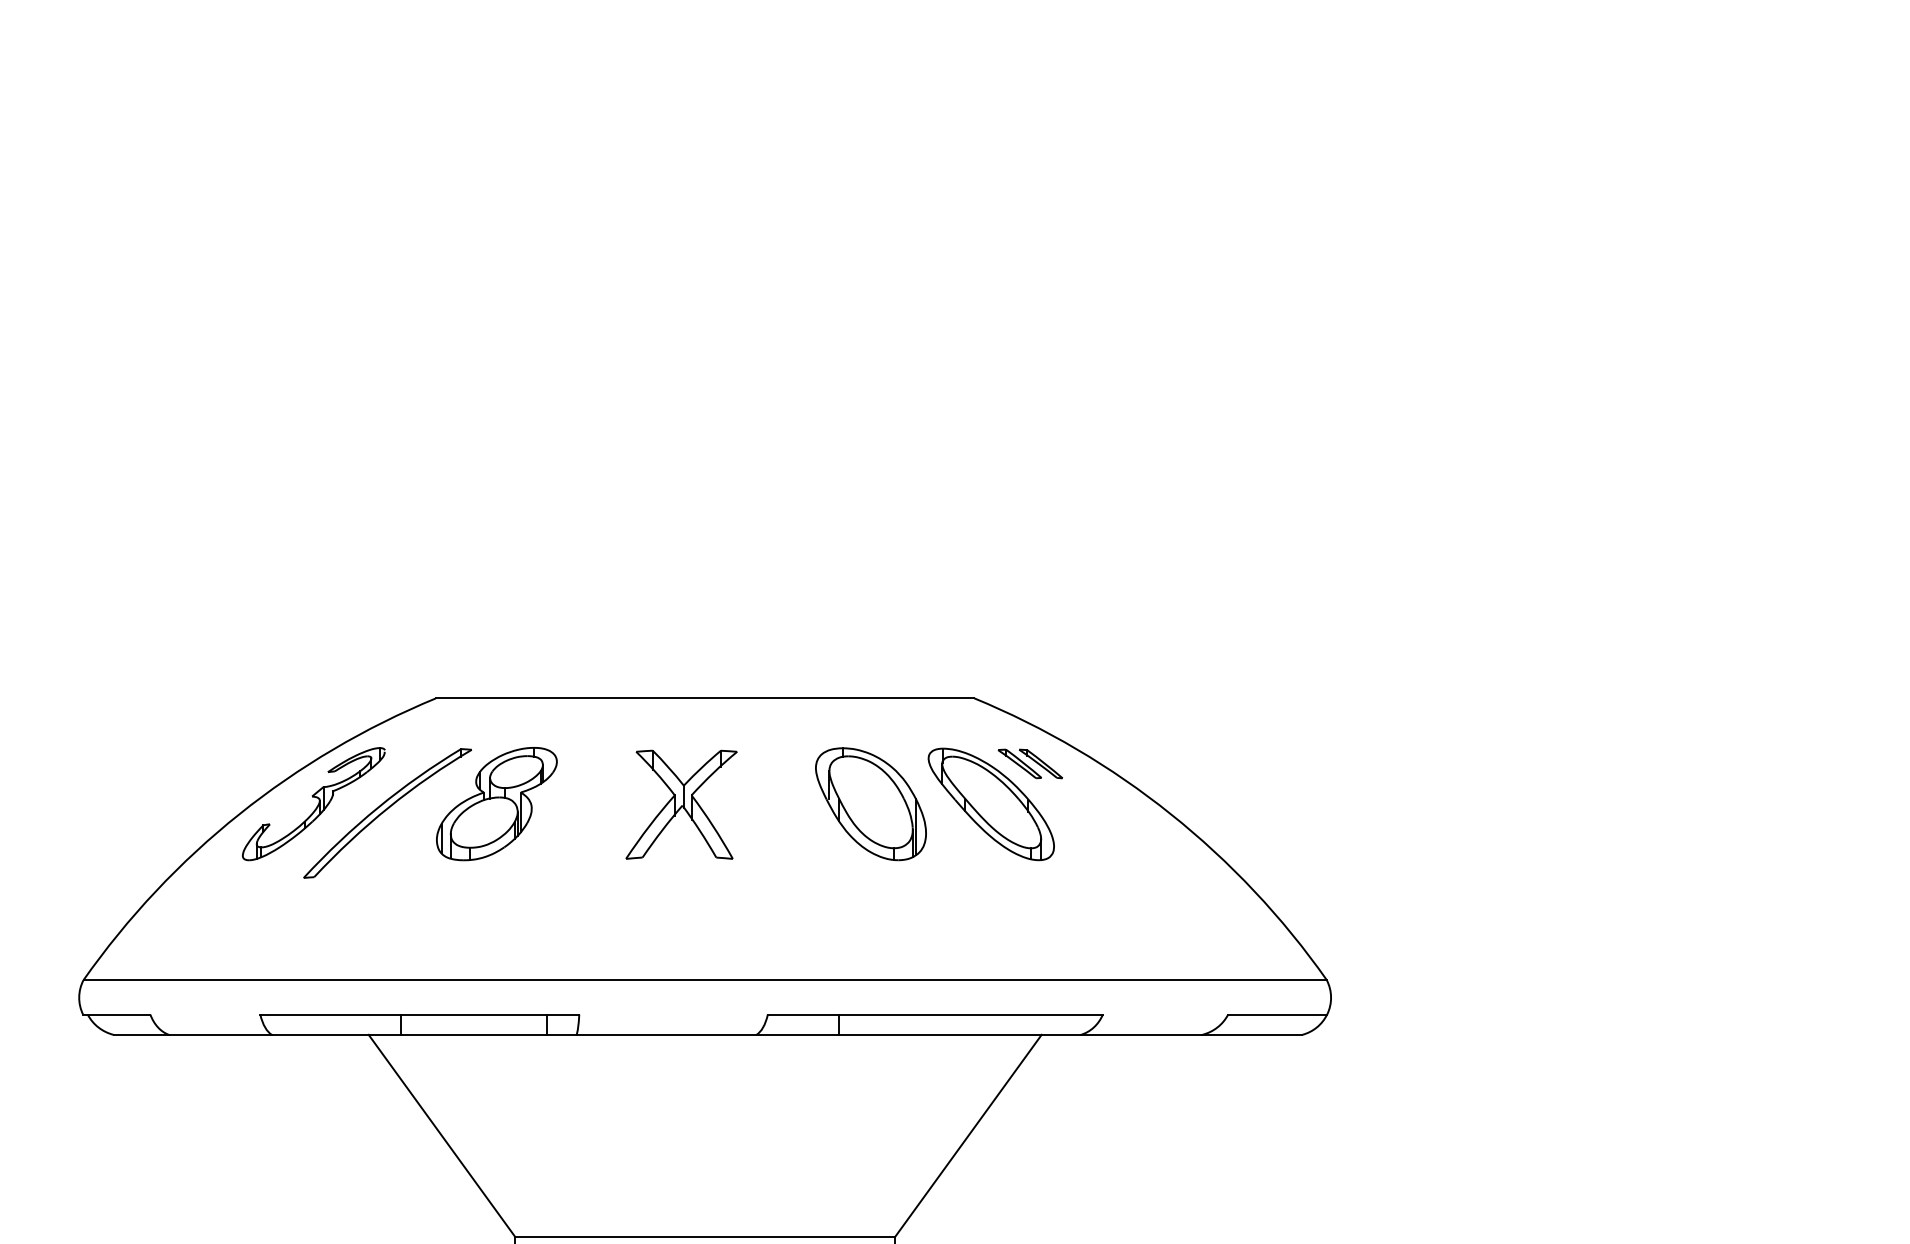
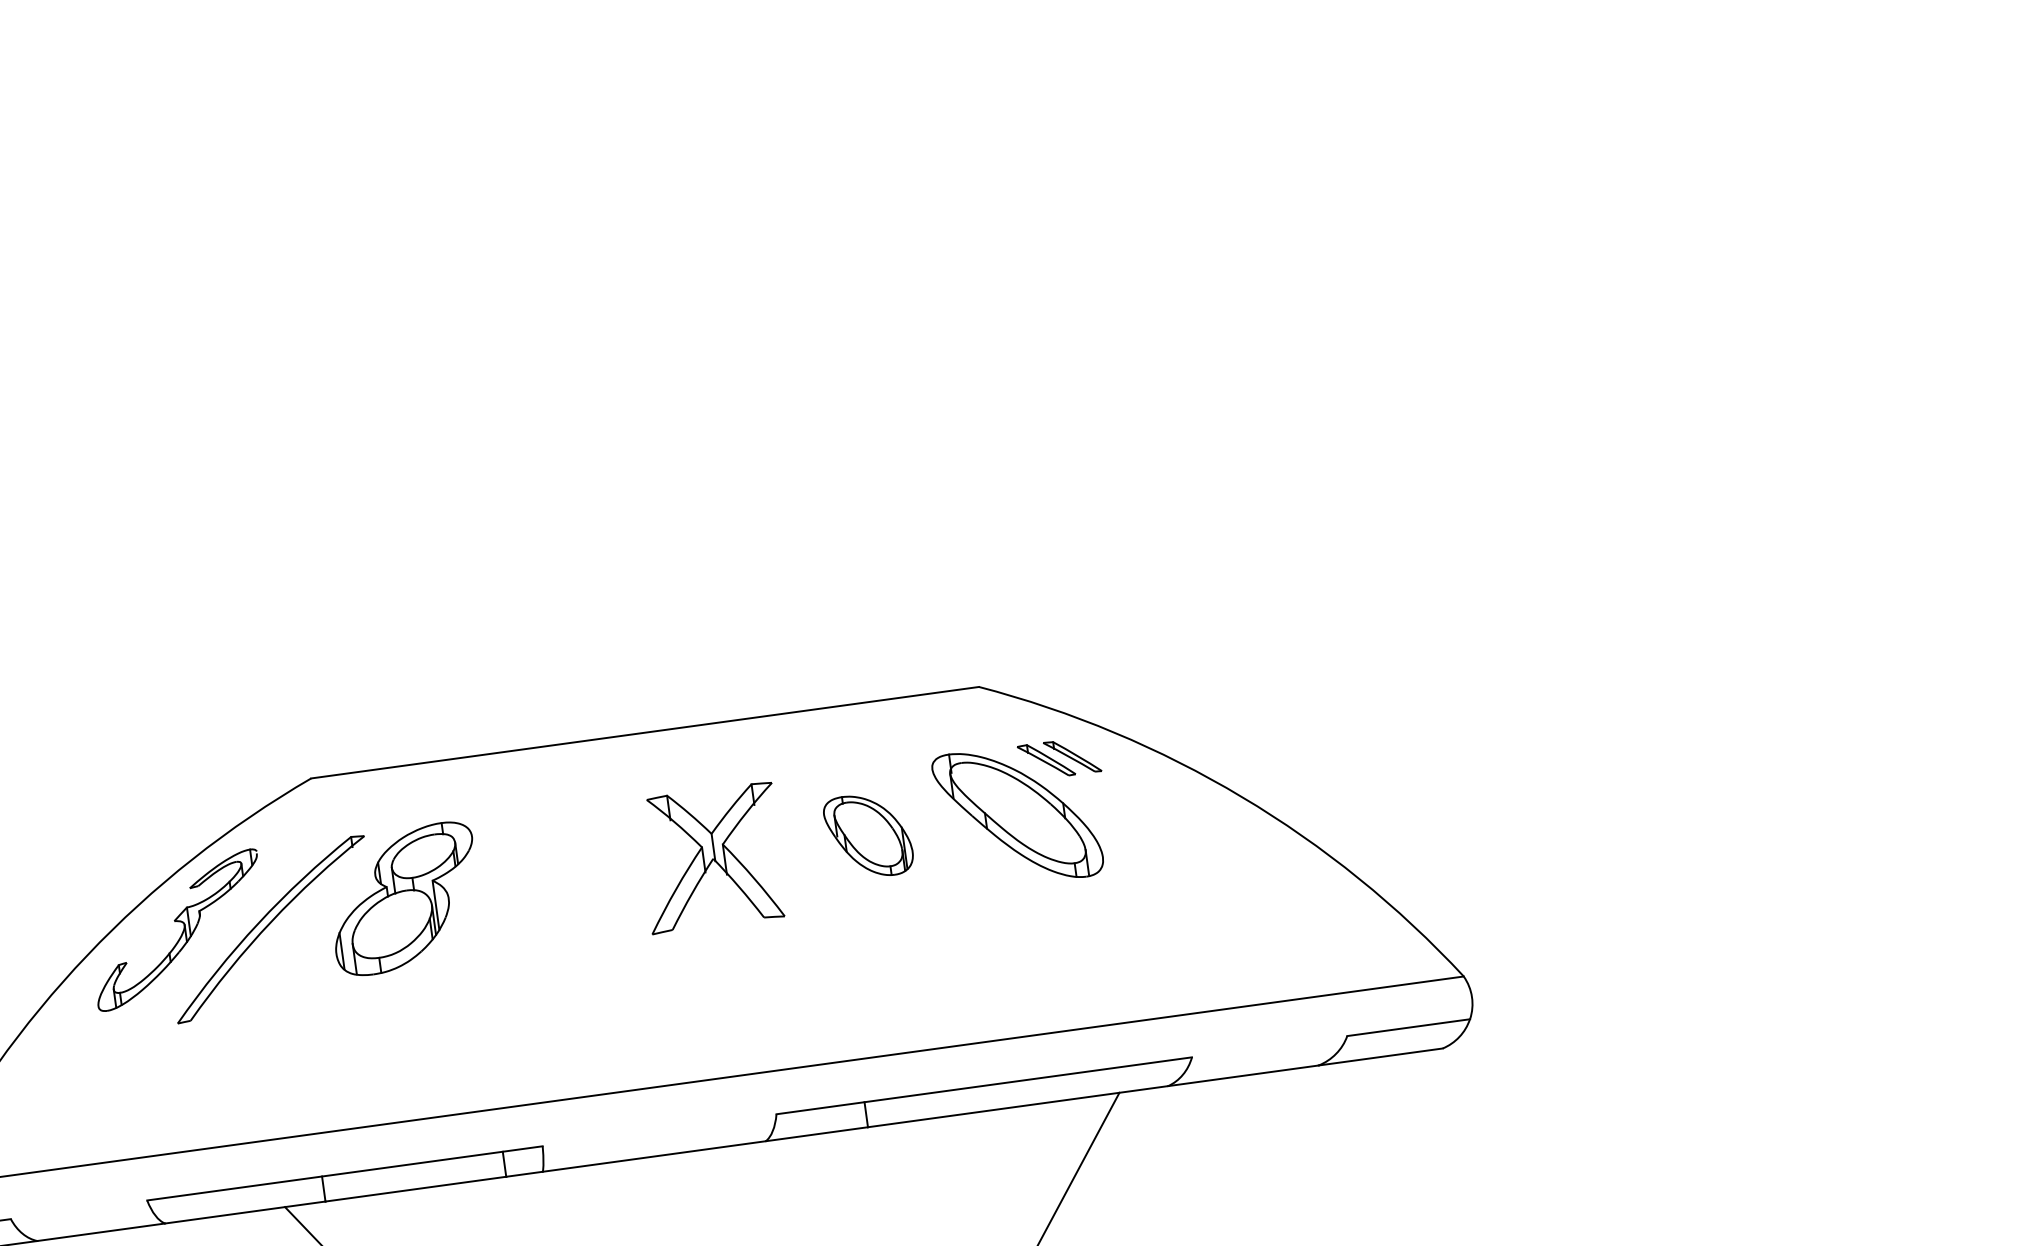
part: (681, 804) -> (711, 857), moved
part: (870, 804) -> (868, 836), size x0.6

